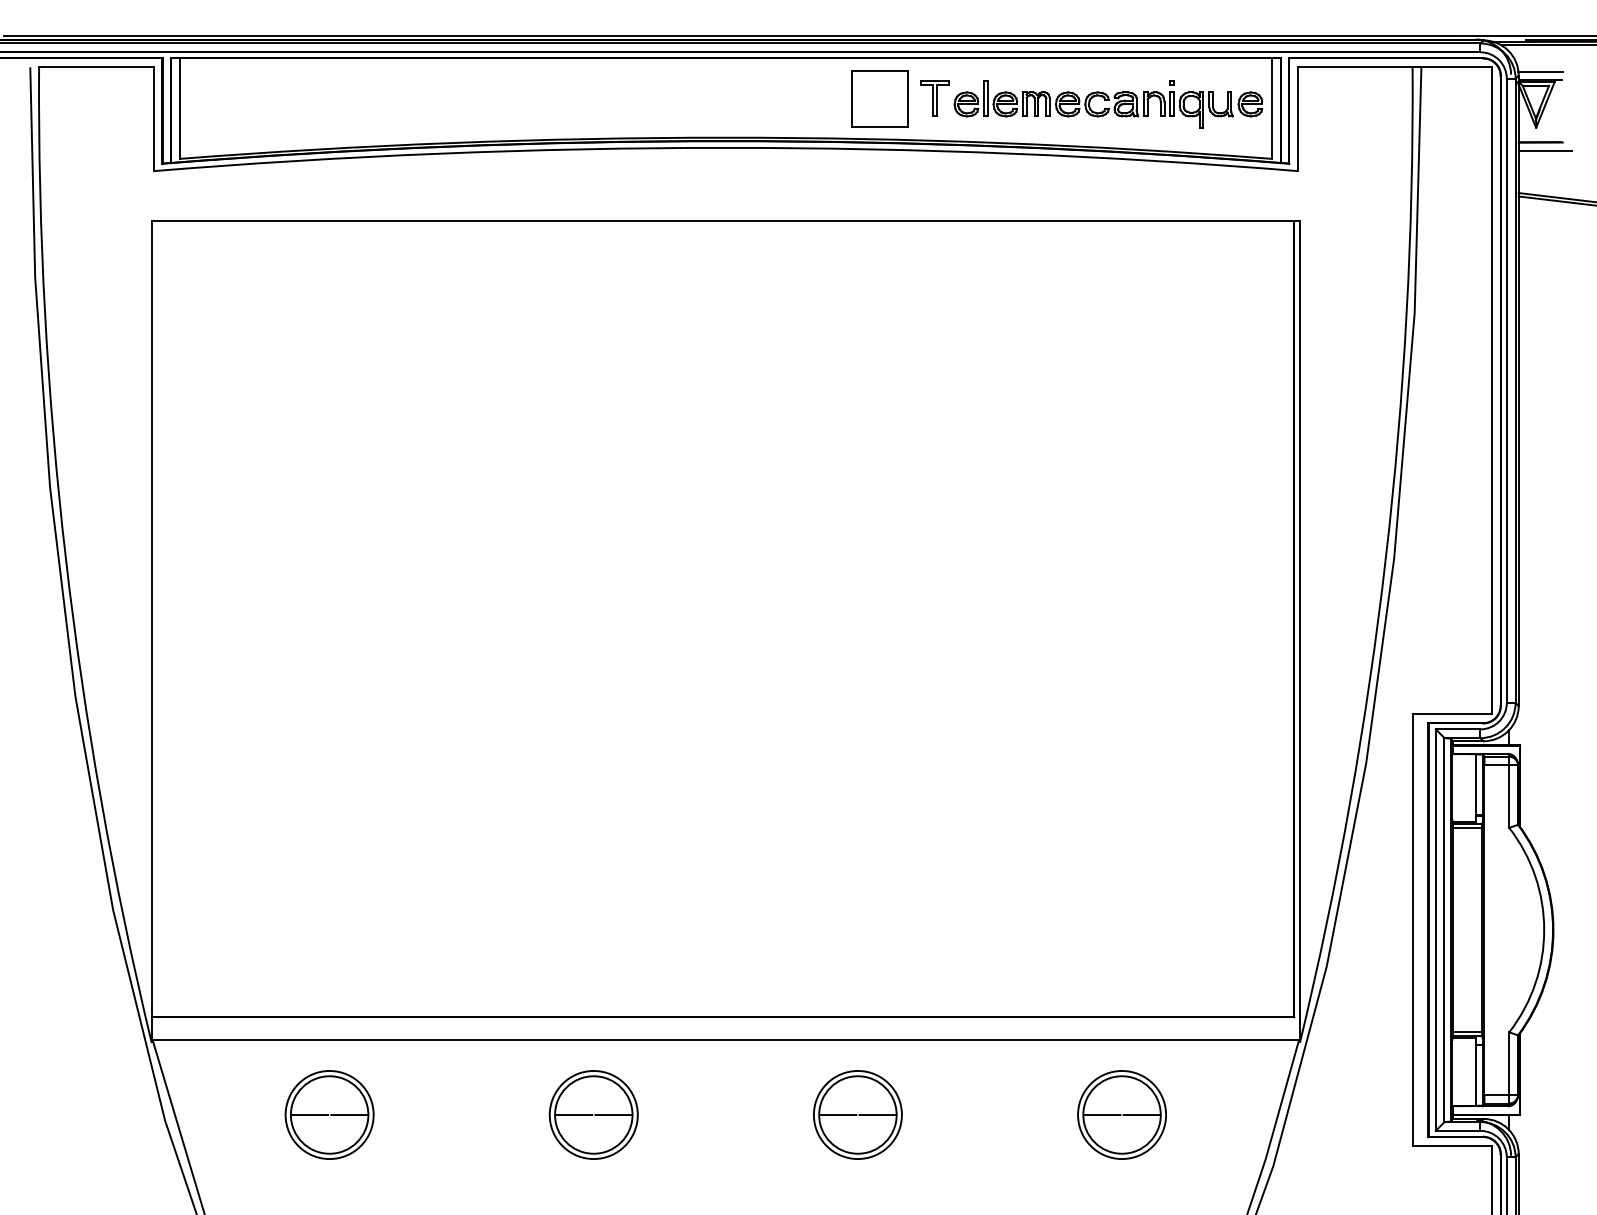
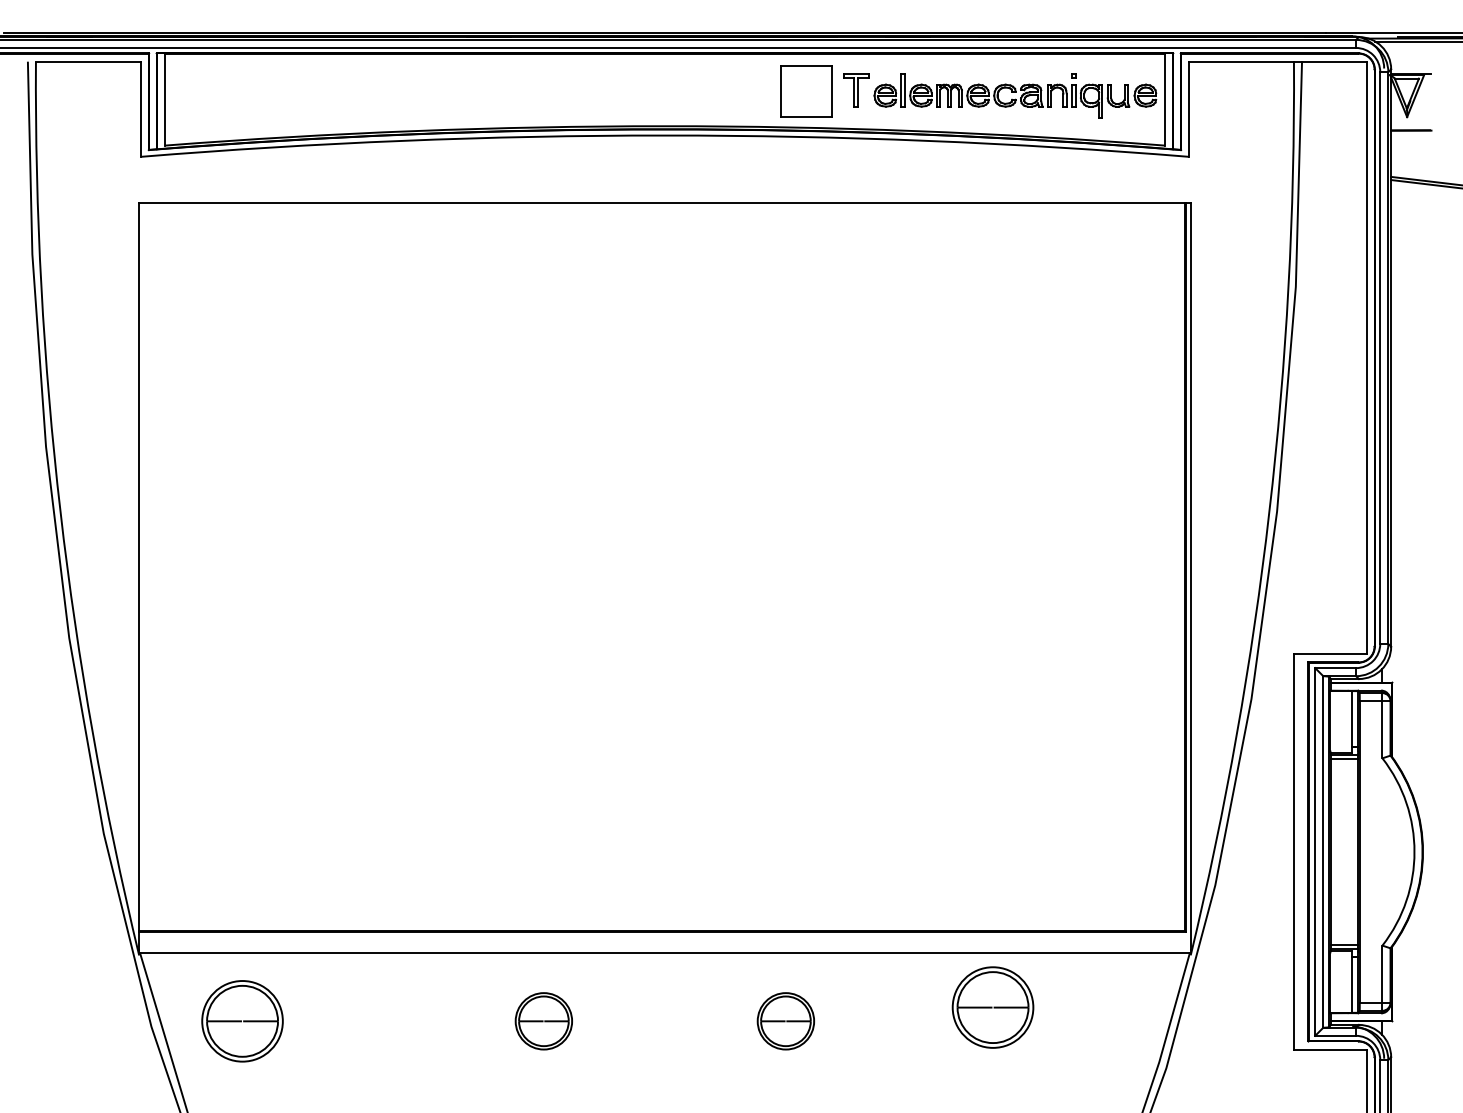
line: (1540, 71) -> (1411, 65), removed
line: (1545, 151) -> (1415, 138), removed
part: (329, 1114) -> (242, 1020), moved
part: (593, 1114) -> (543, 1020), size x0.7
part: (857, 1114) -> (785, 1020), size x0.7
part: (1121, 1114) -> (992, 1007), moved

